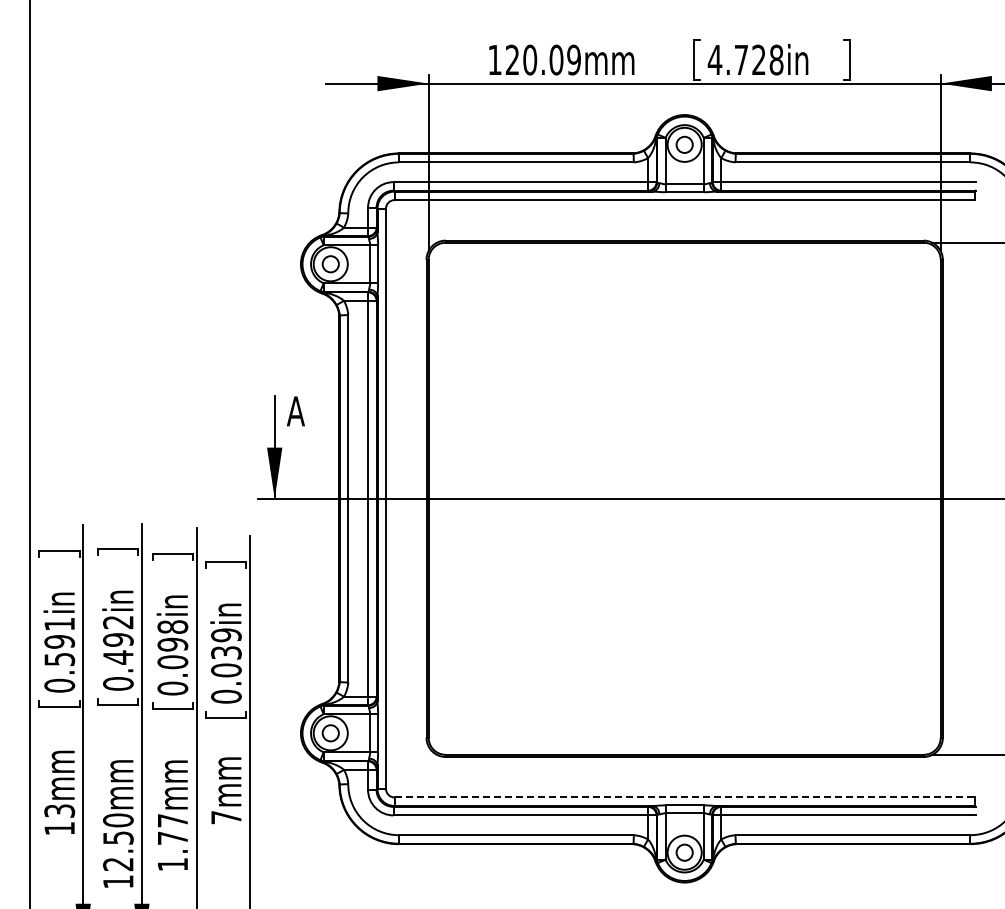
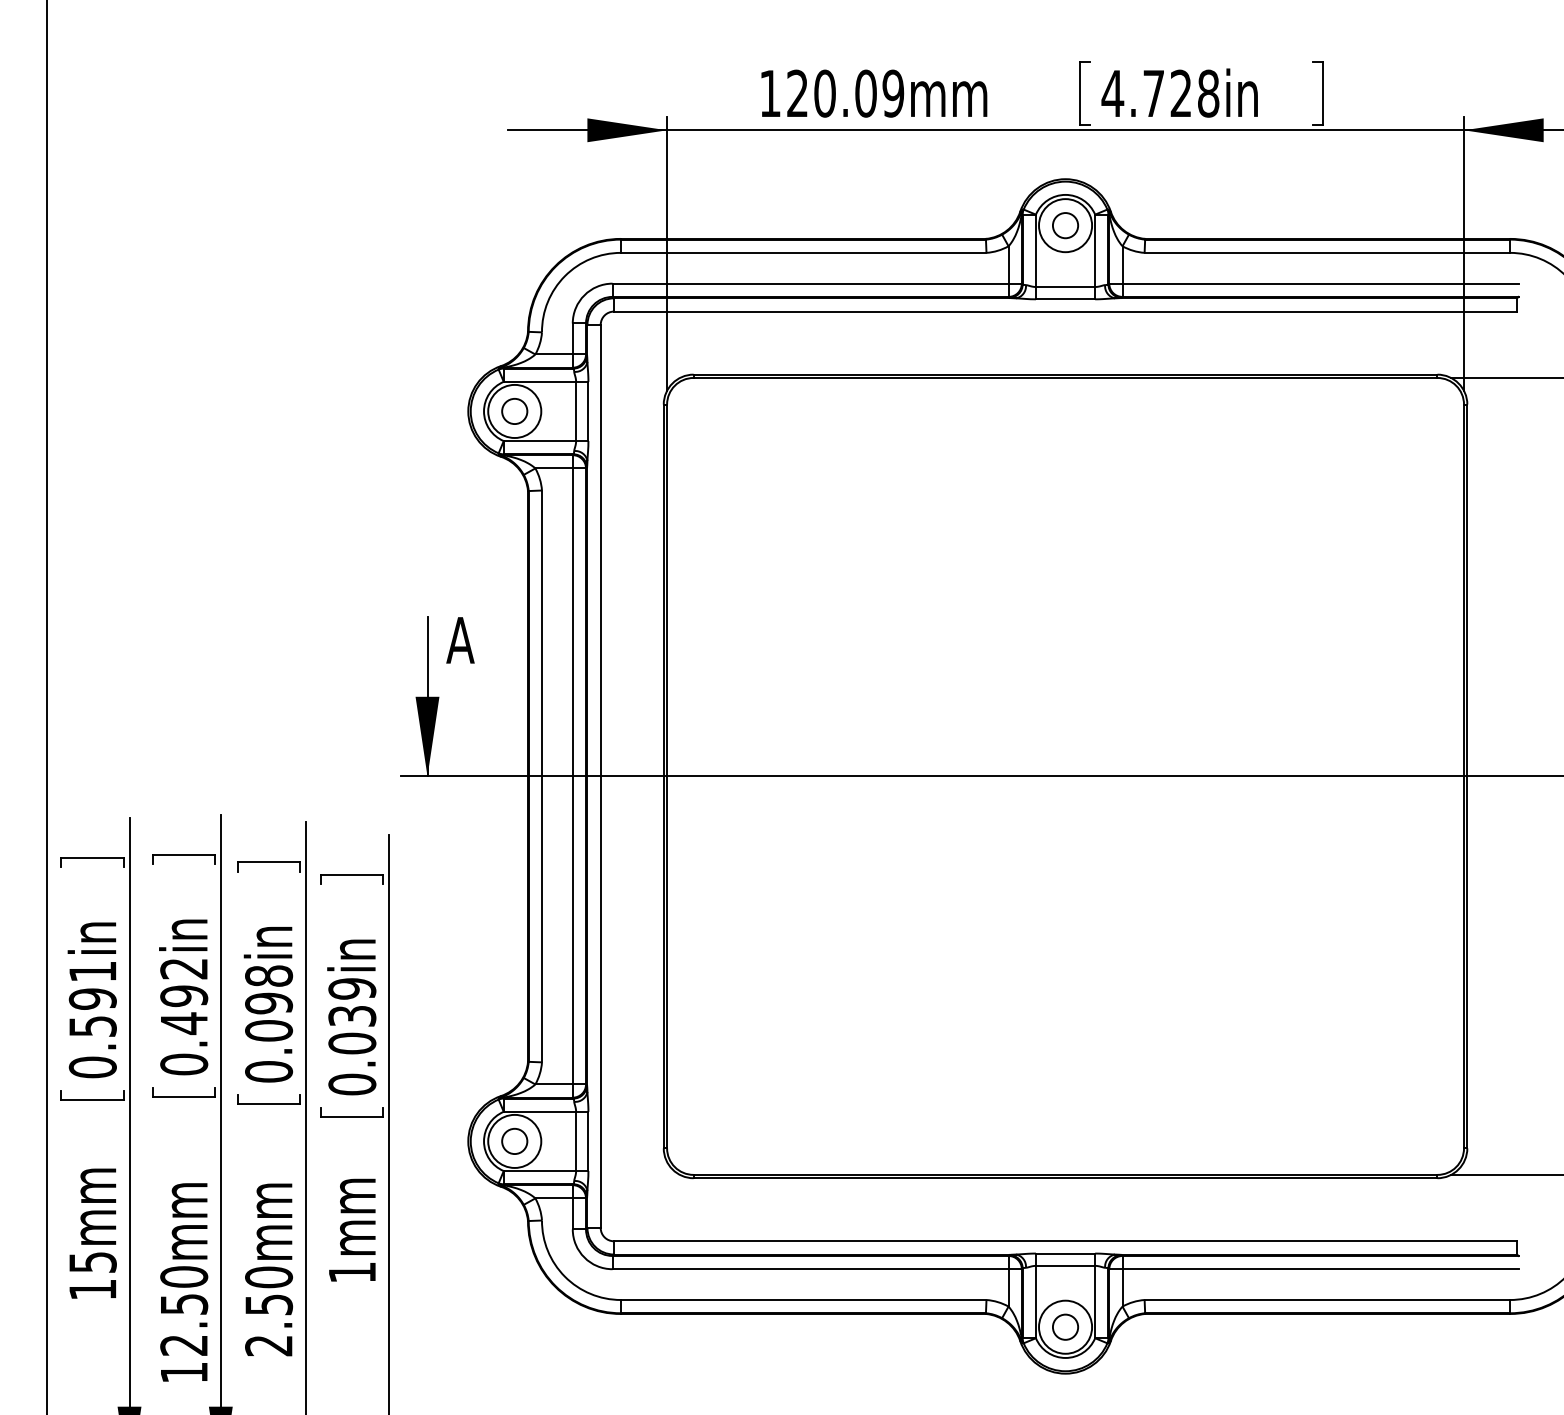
line: (685, 797) -> (1066, 1241), dashed -> solid
text: (59, 810) -> (92, 1261), 13mm -> 15mm
text: (226, 817) -> (352, 1272), 7mm -> 1mm
text: (172, 842) -> (268, 1311), 1.77mm -> 2.50mm

